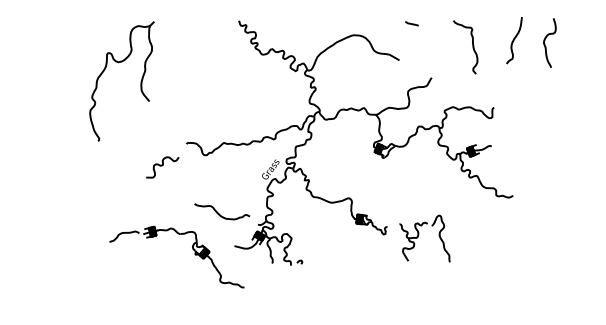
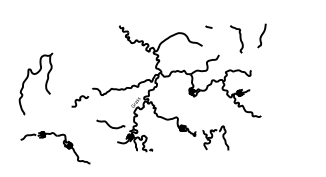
curve: (546, 43) -> (278, 37), removed
part: (105, 72) -> (27, 79), moved
part: (192, 250) -> (63, 144), moved

